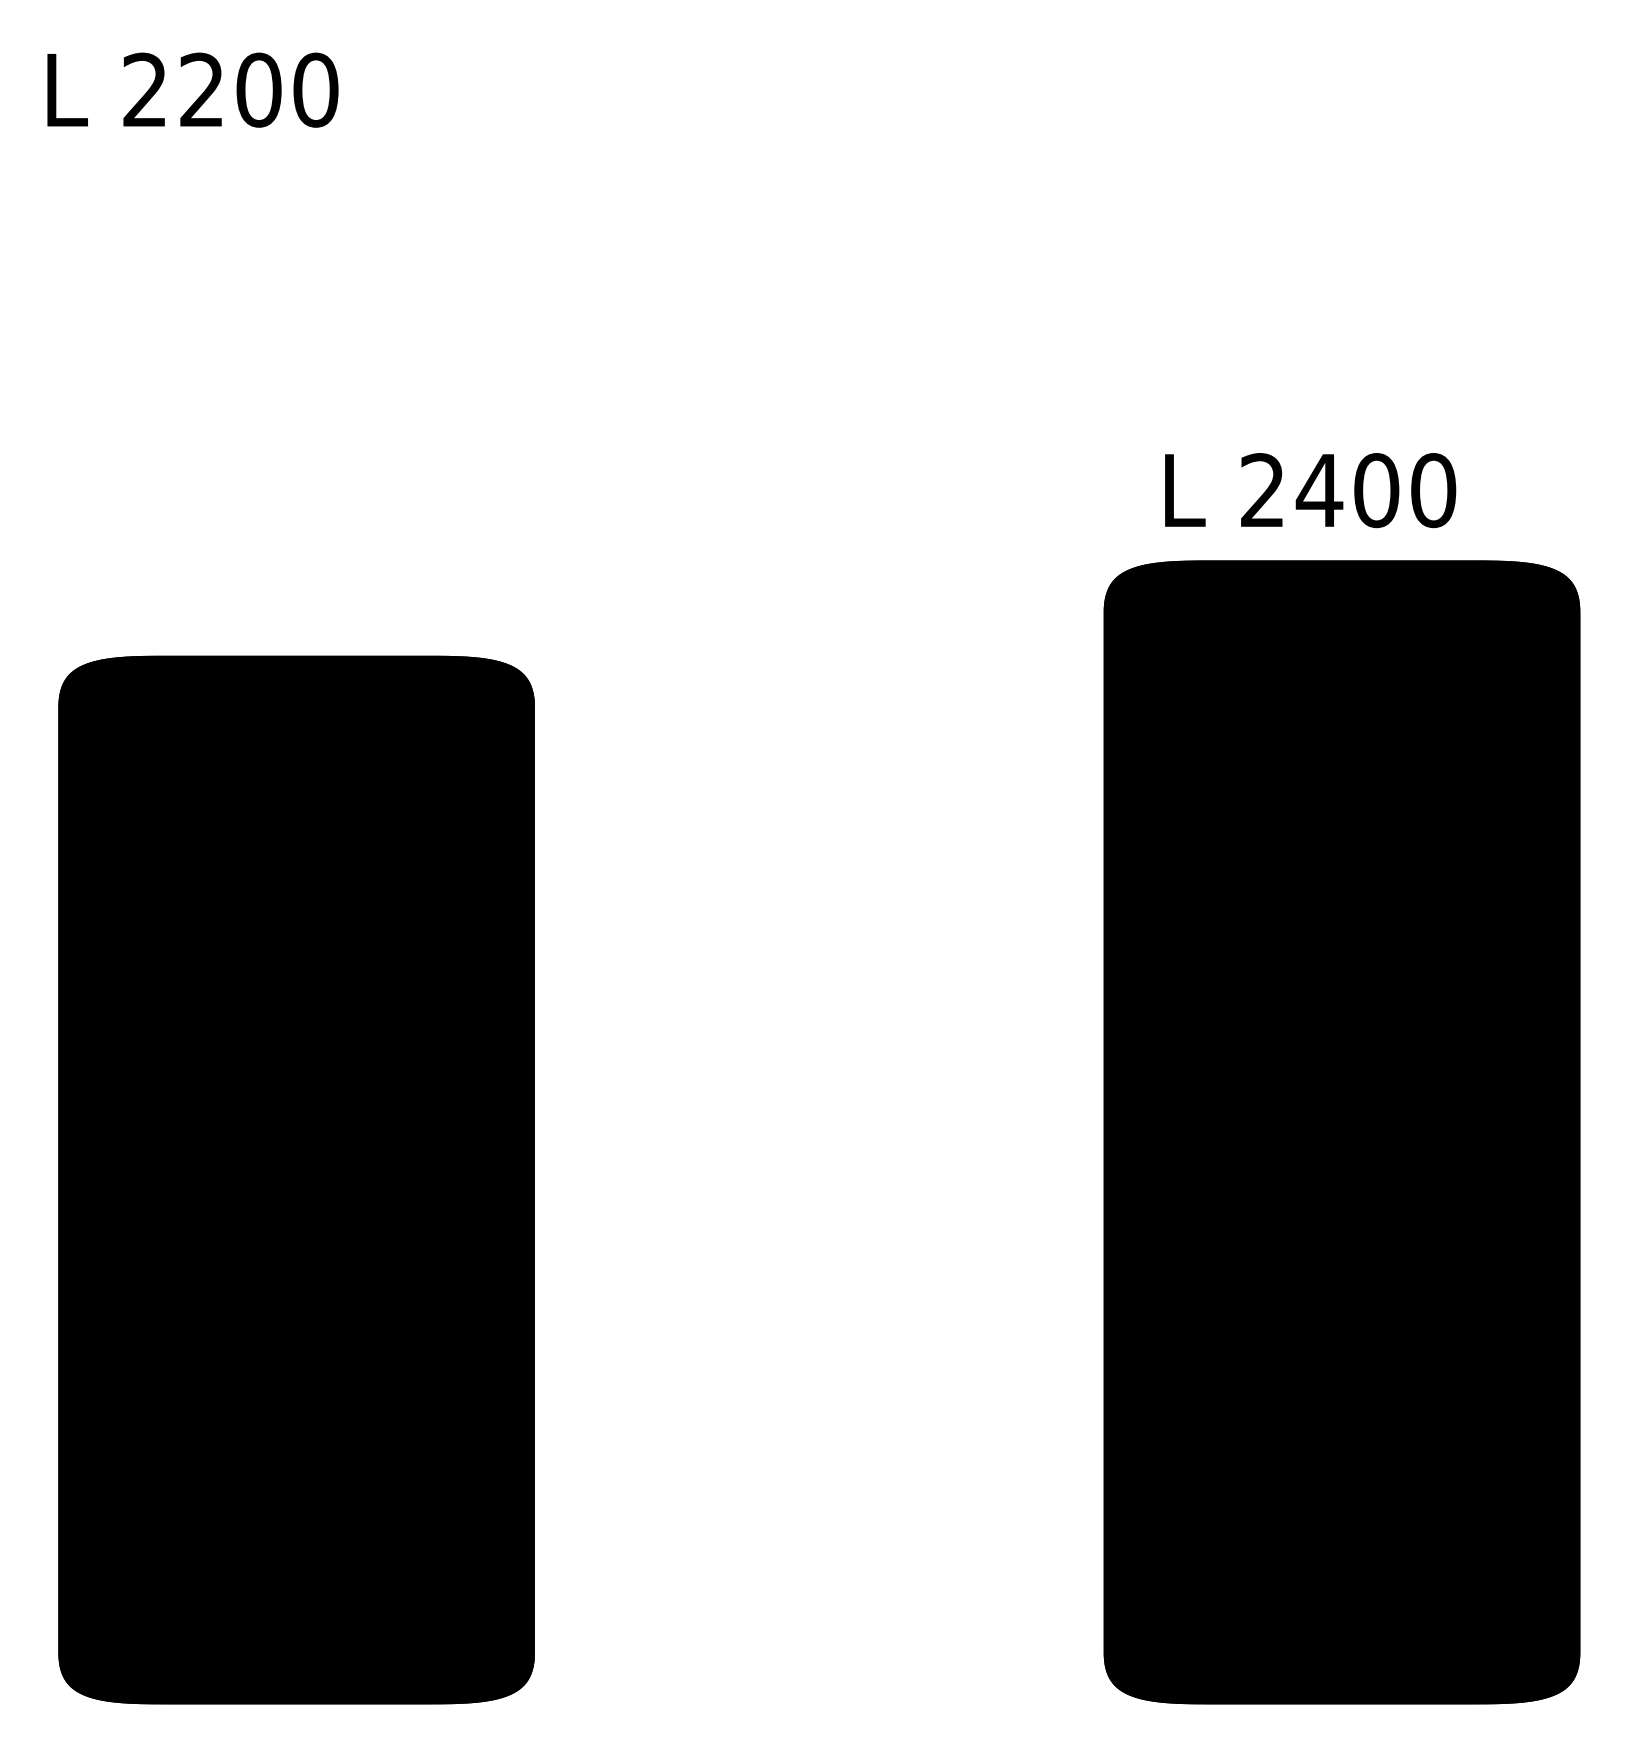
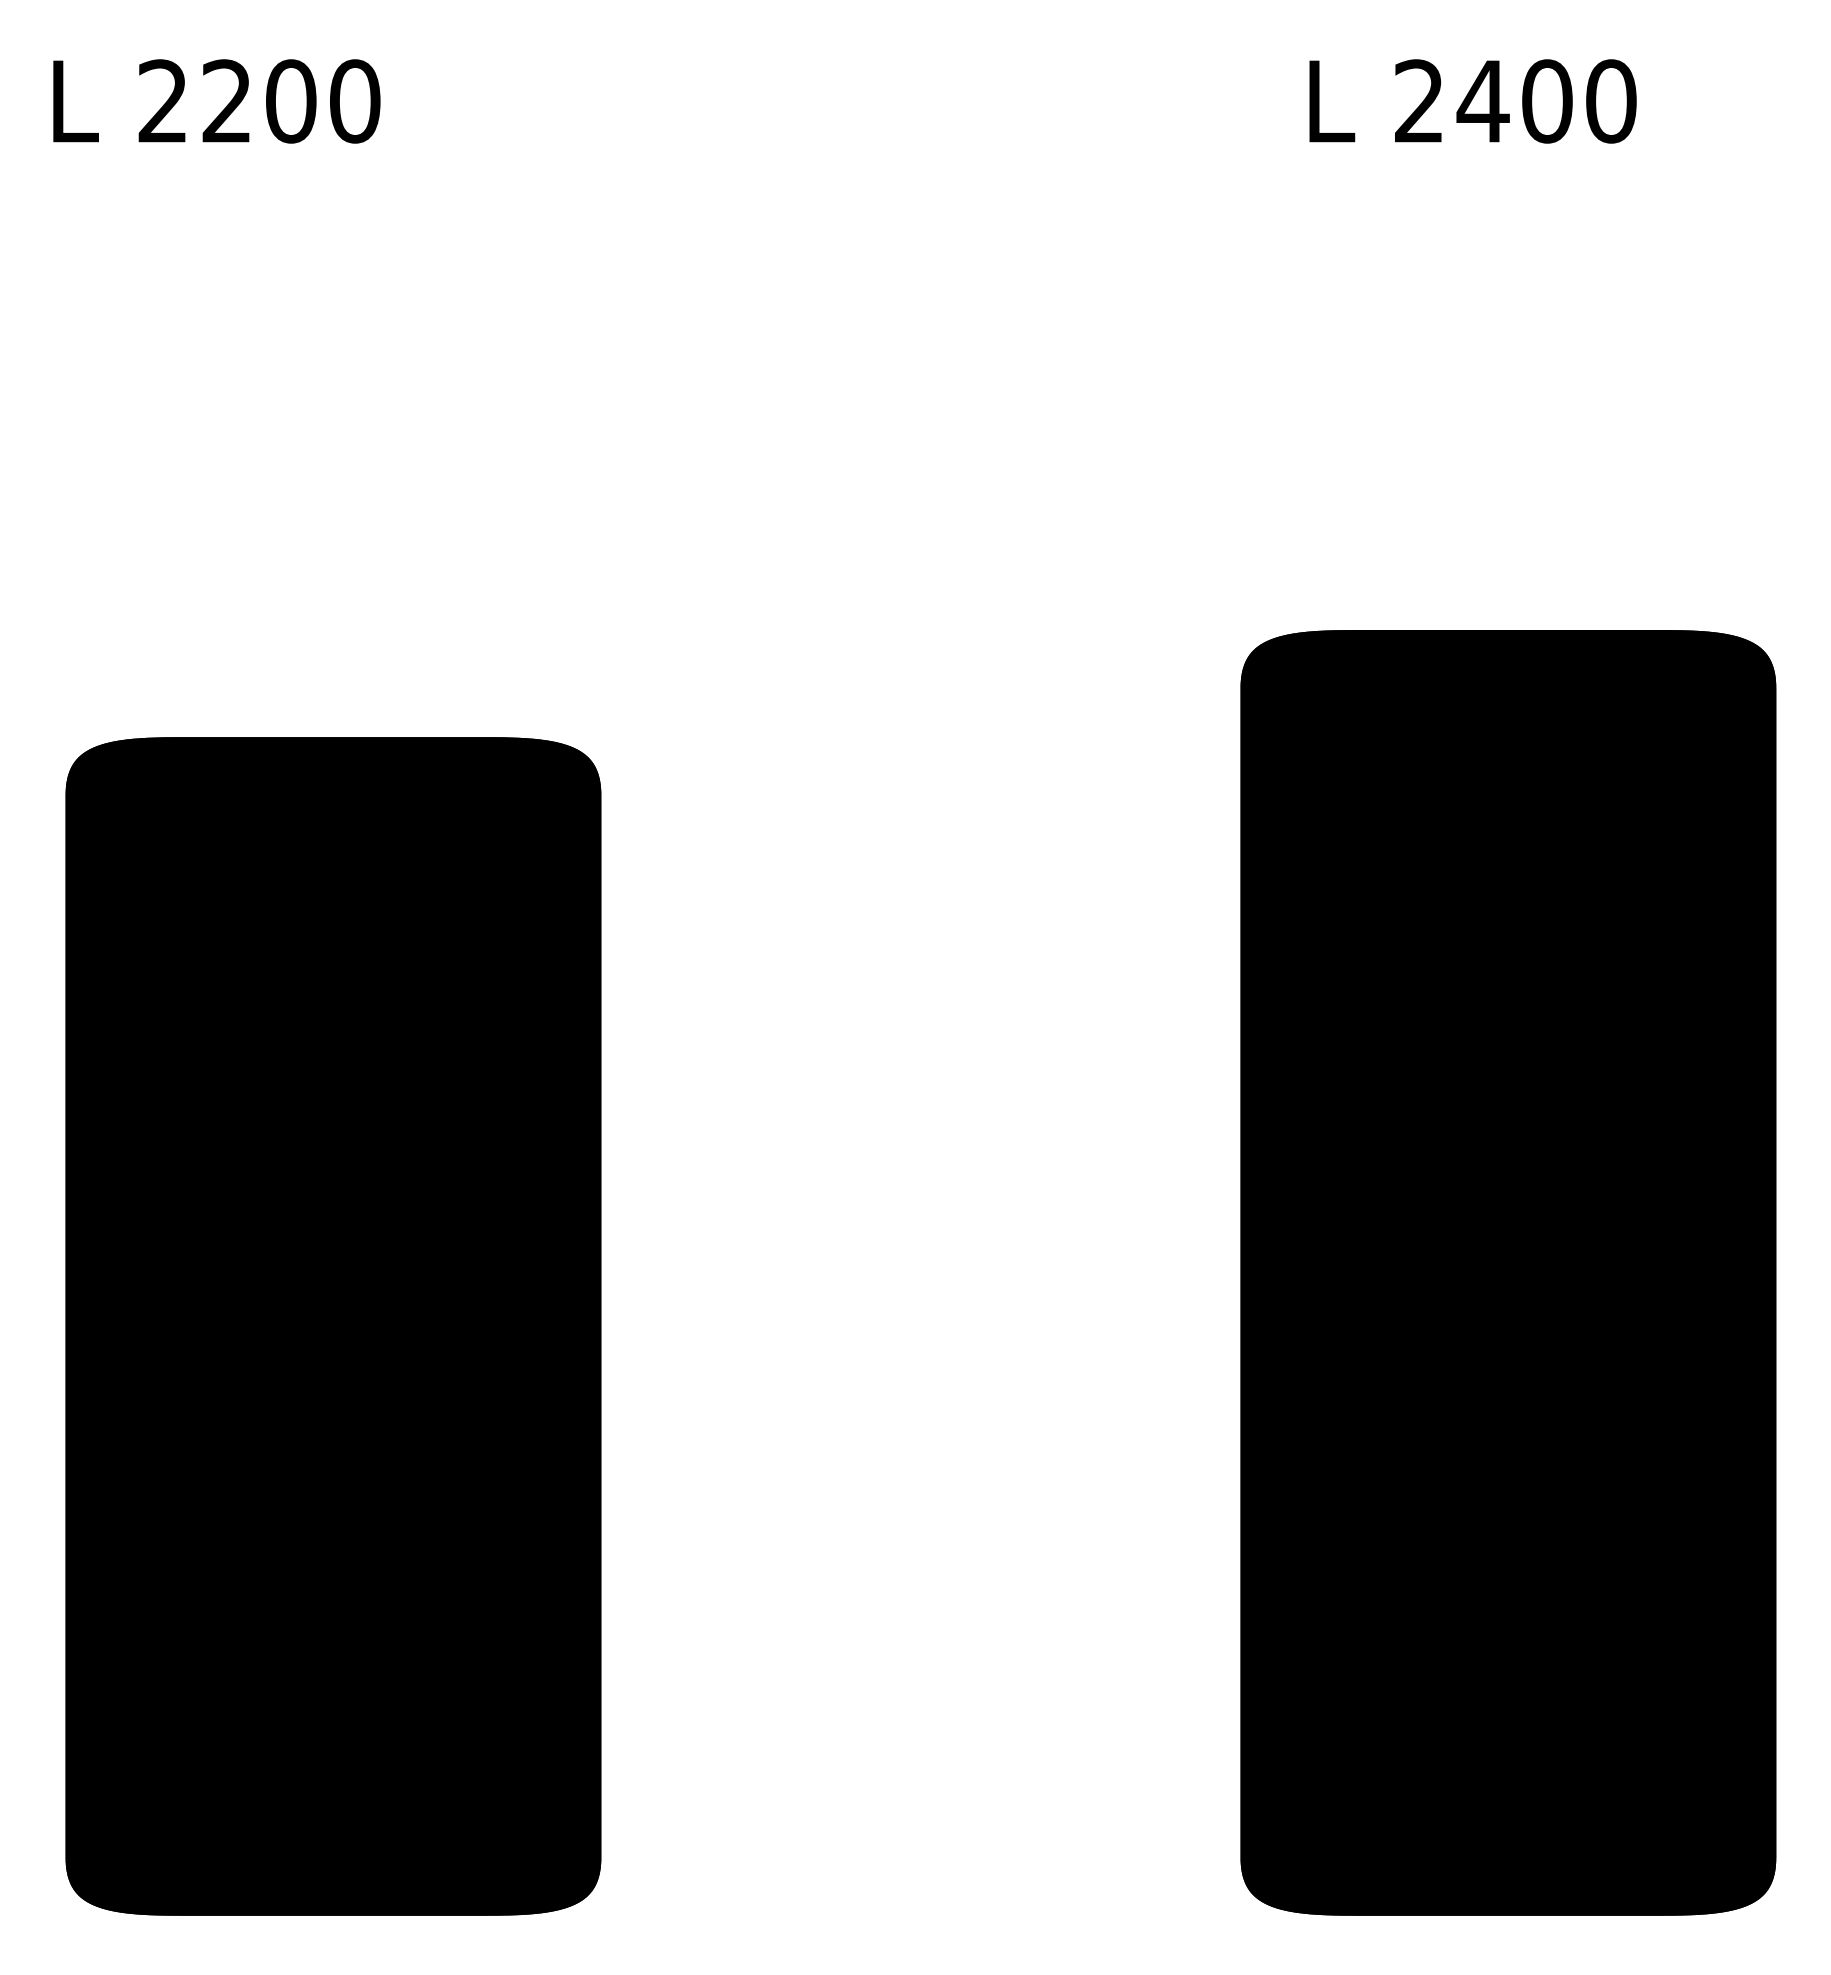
text: (1310, 490) -> (1472, 101), moved

